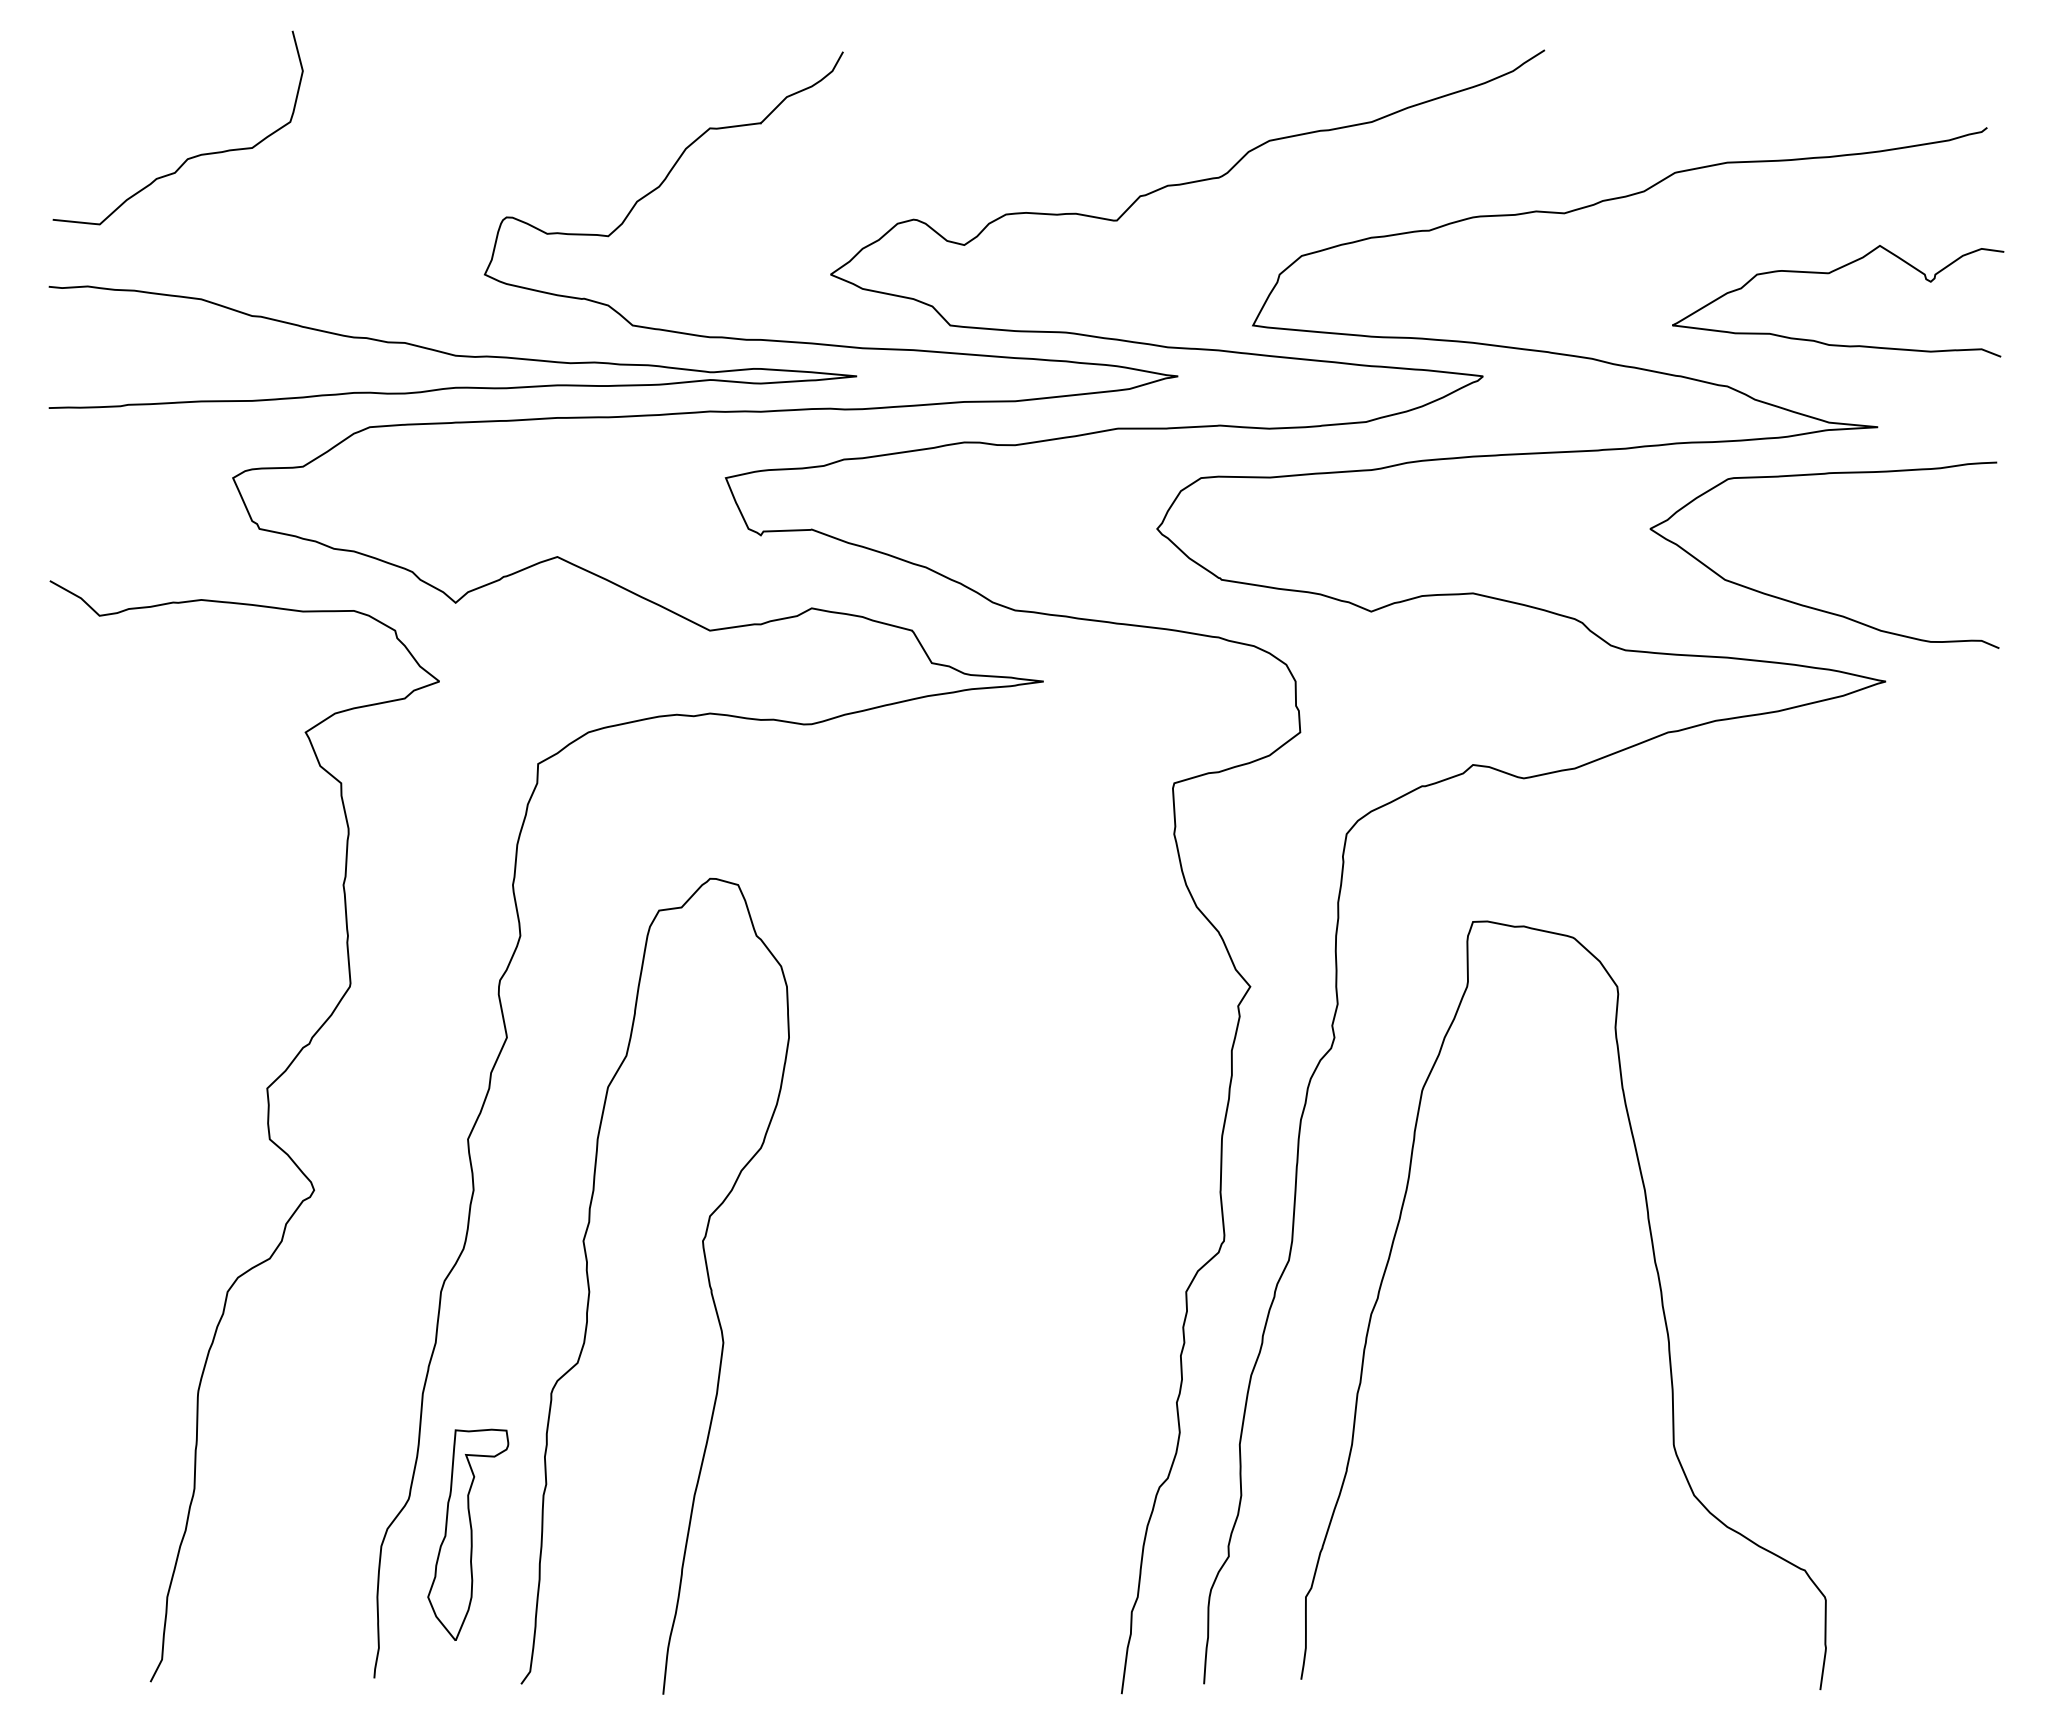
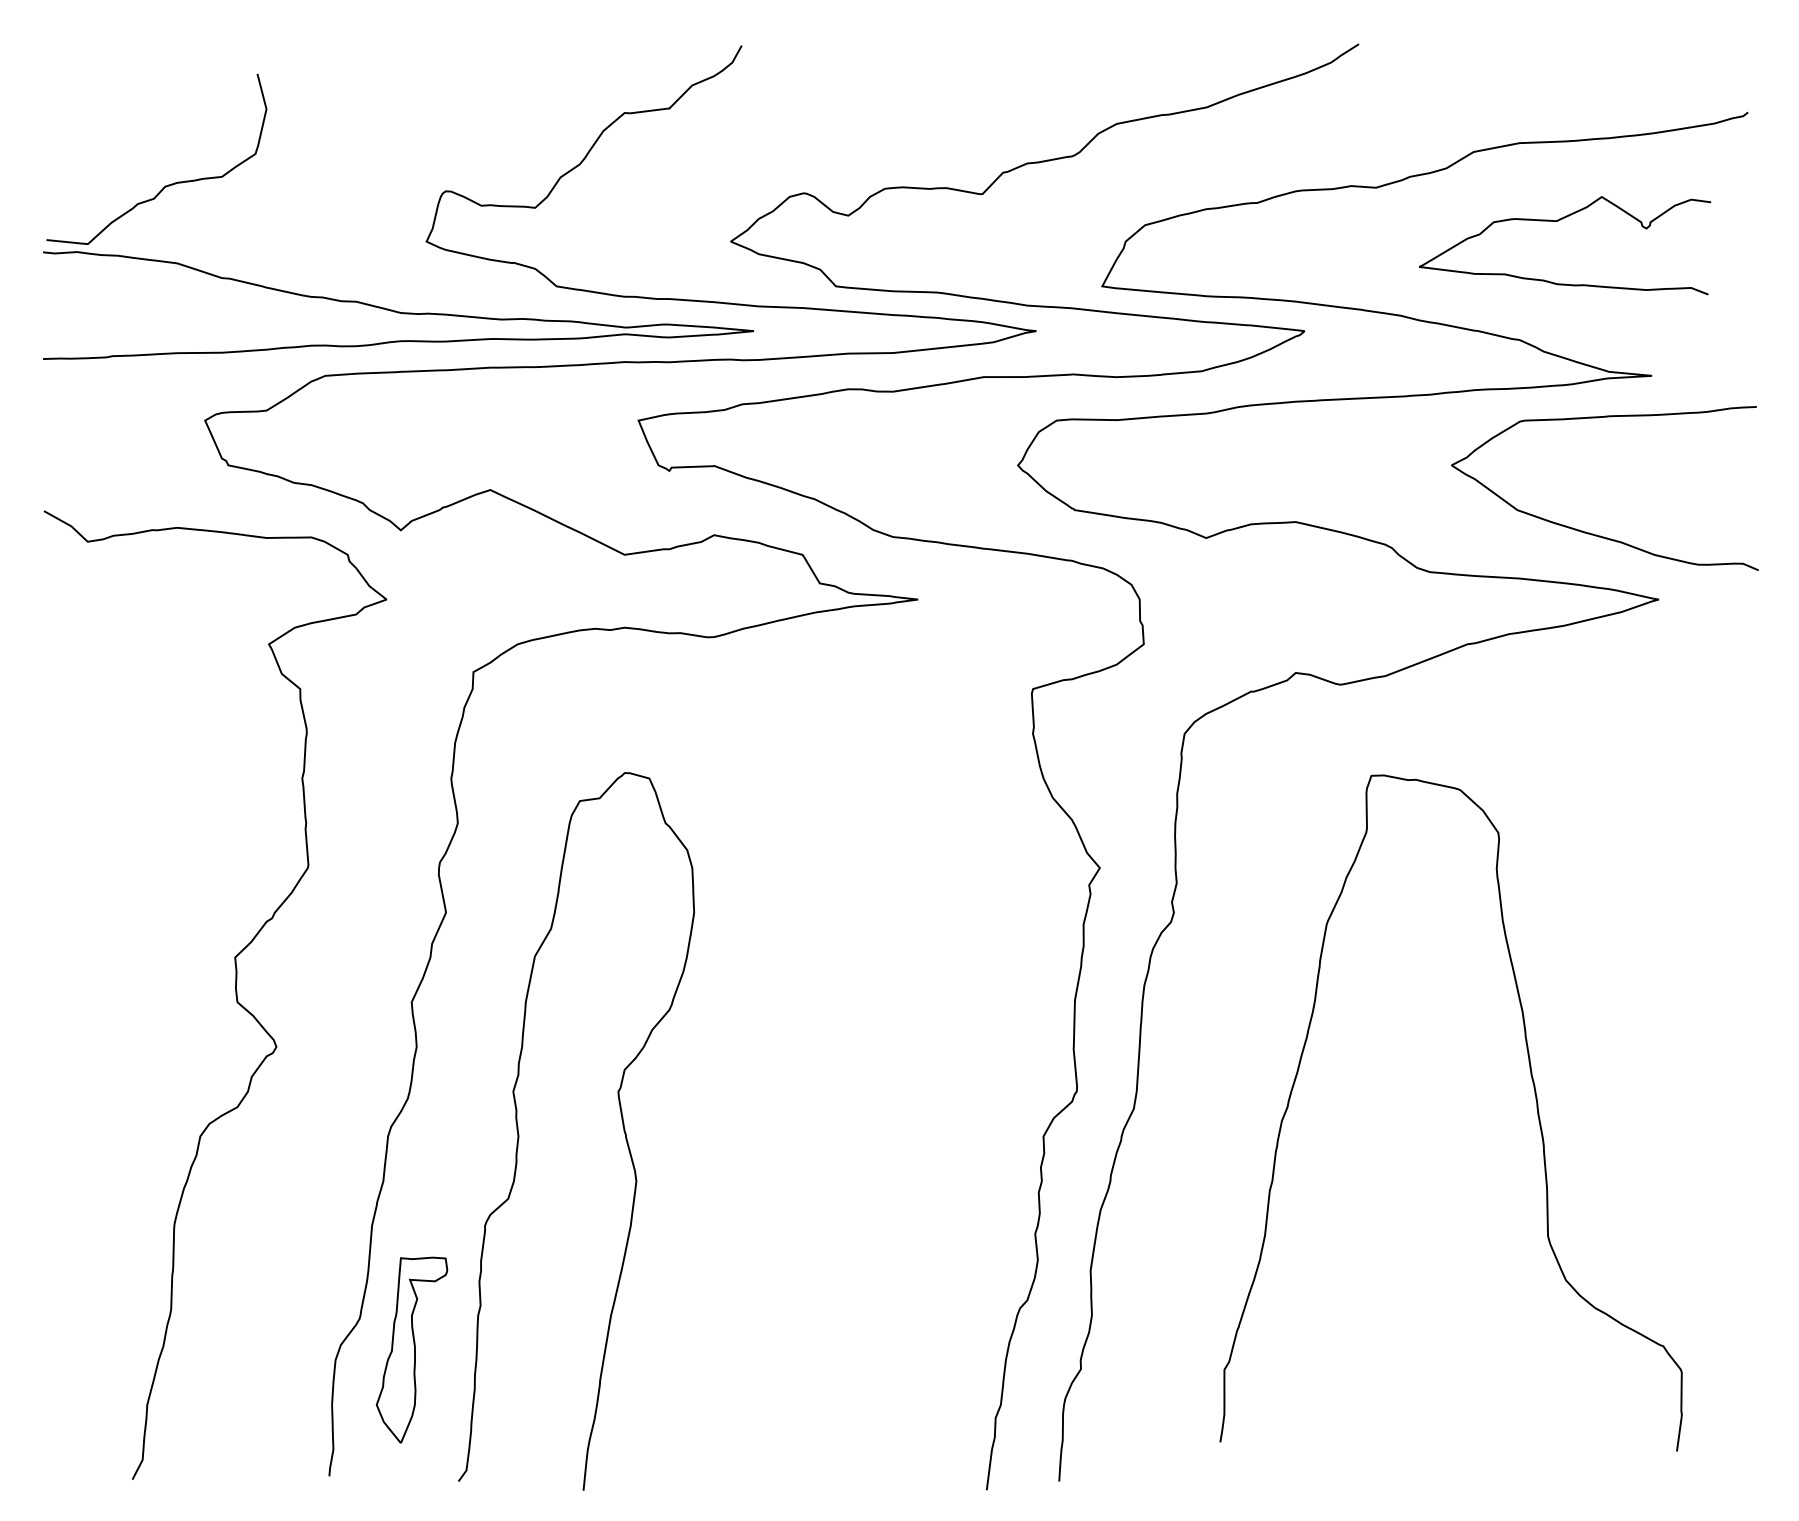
curve: (189, 157) -> (166, 185), moved
curve: (1828, 274) -> (1556, 222), moved
curve: (1660, 1296) -> (1536, 1105), moved

